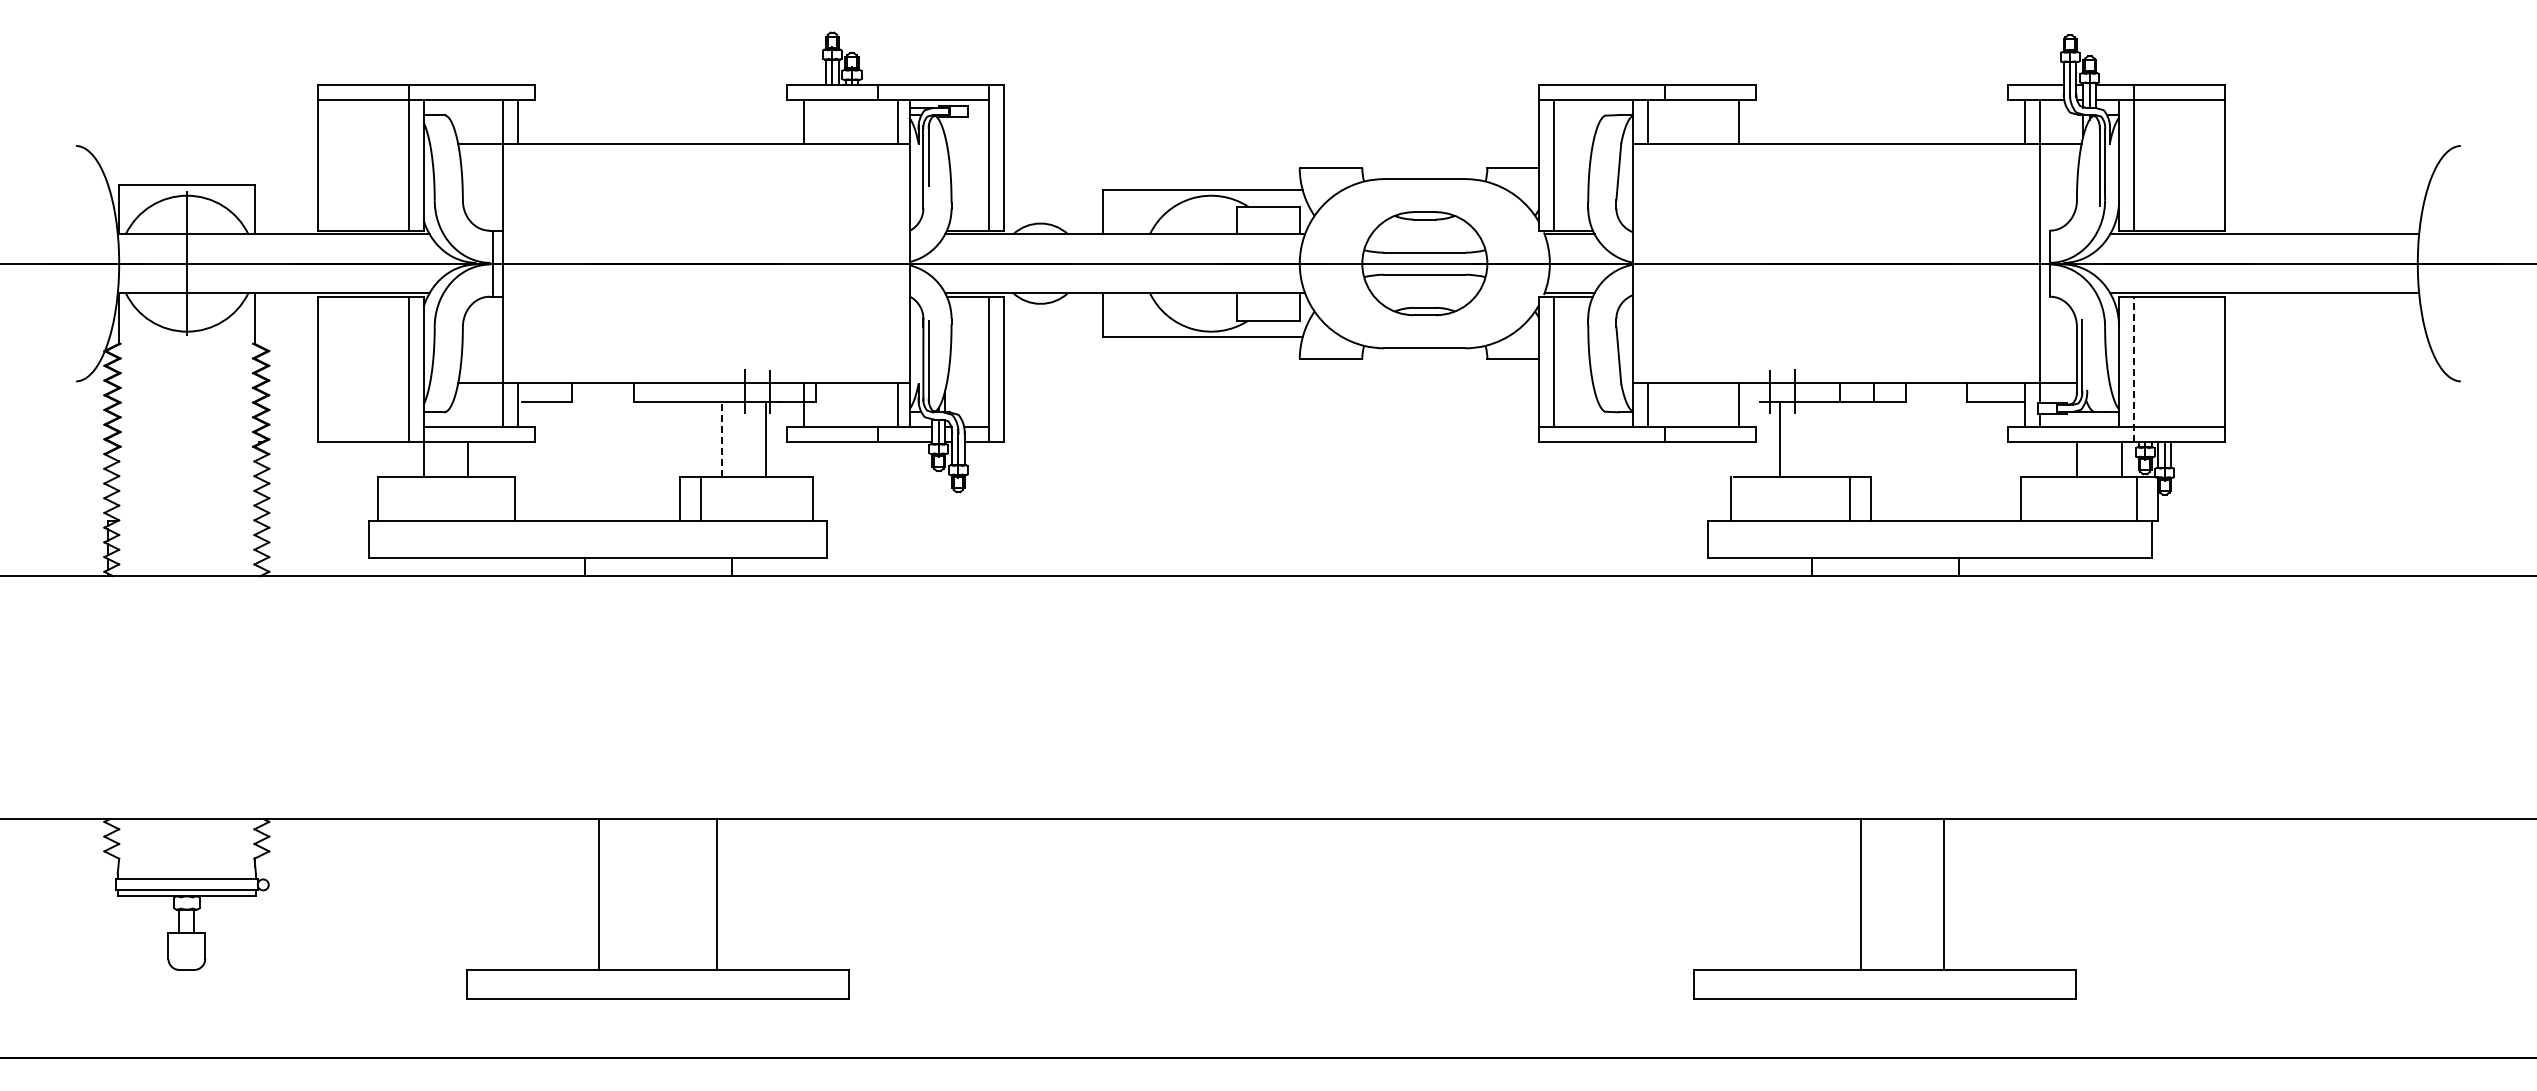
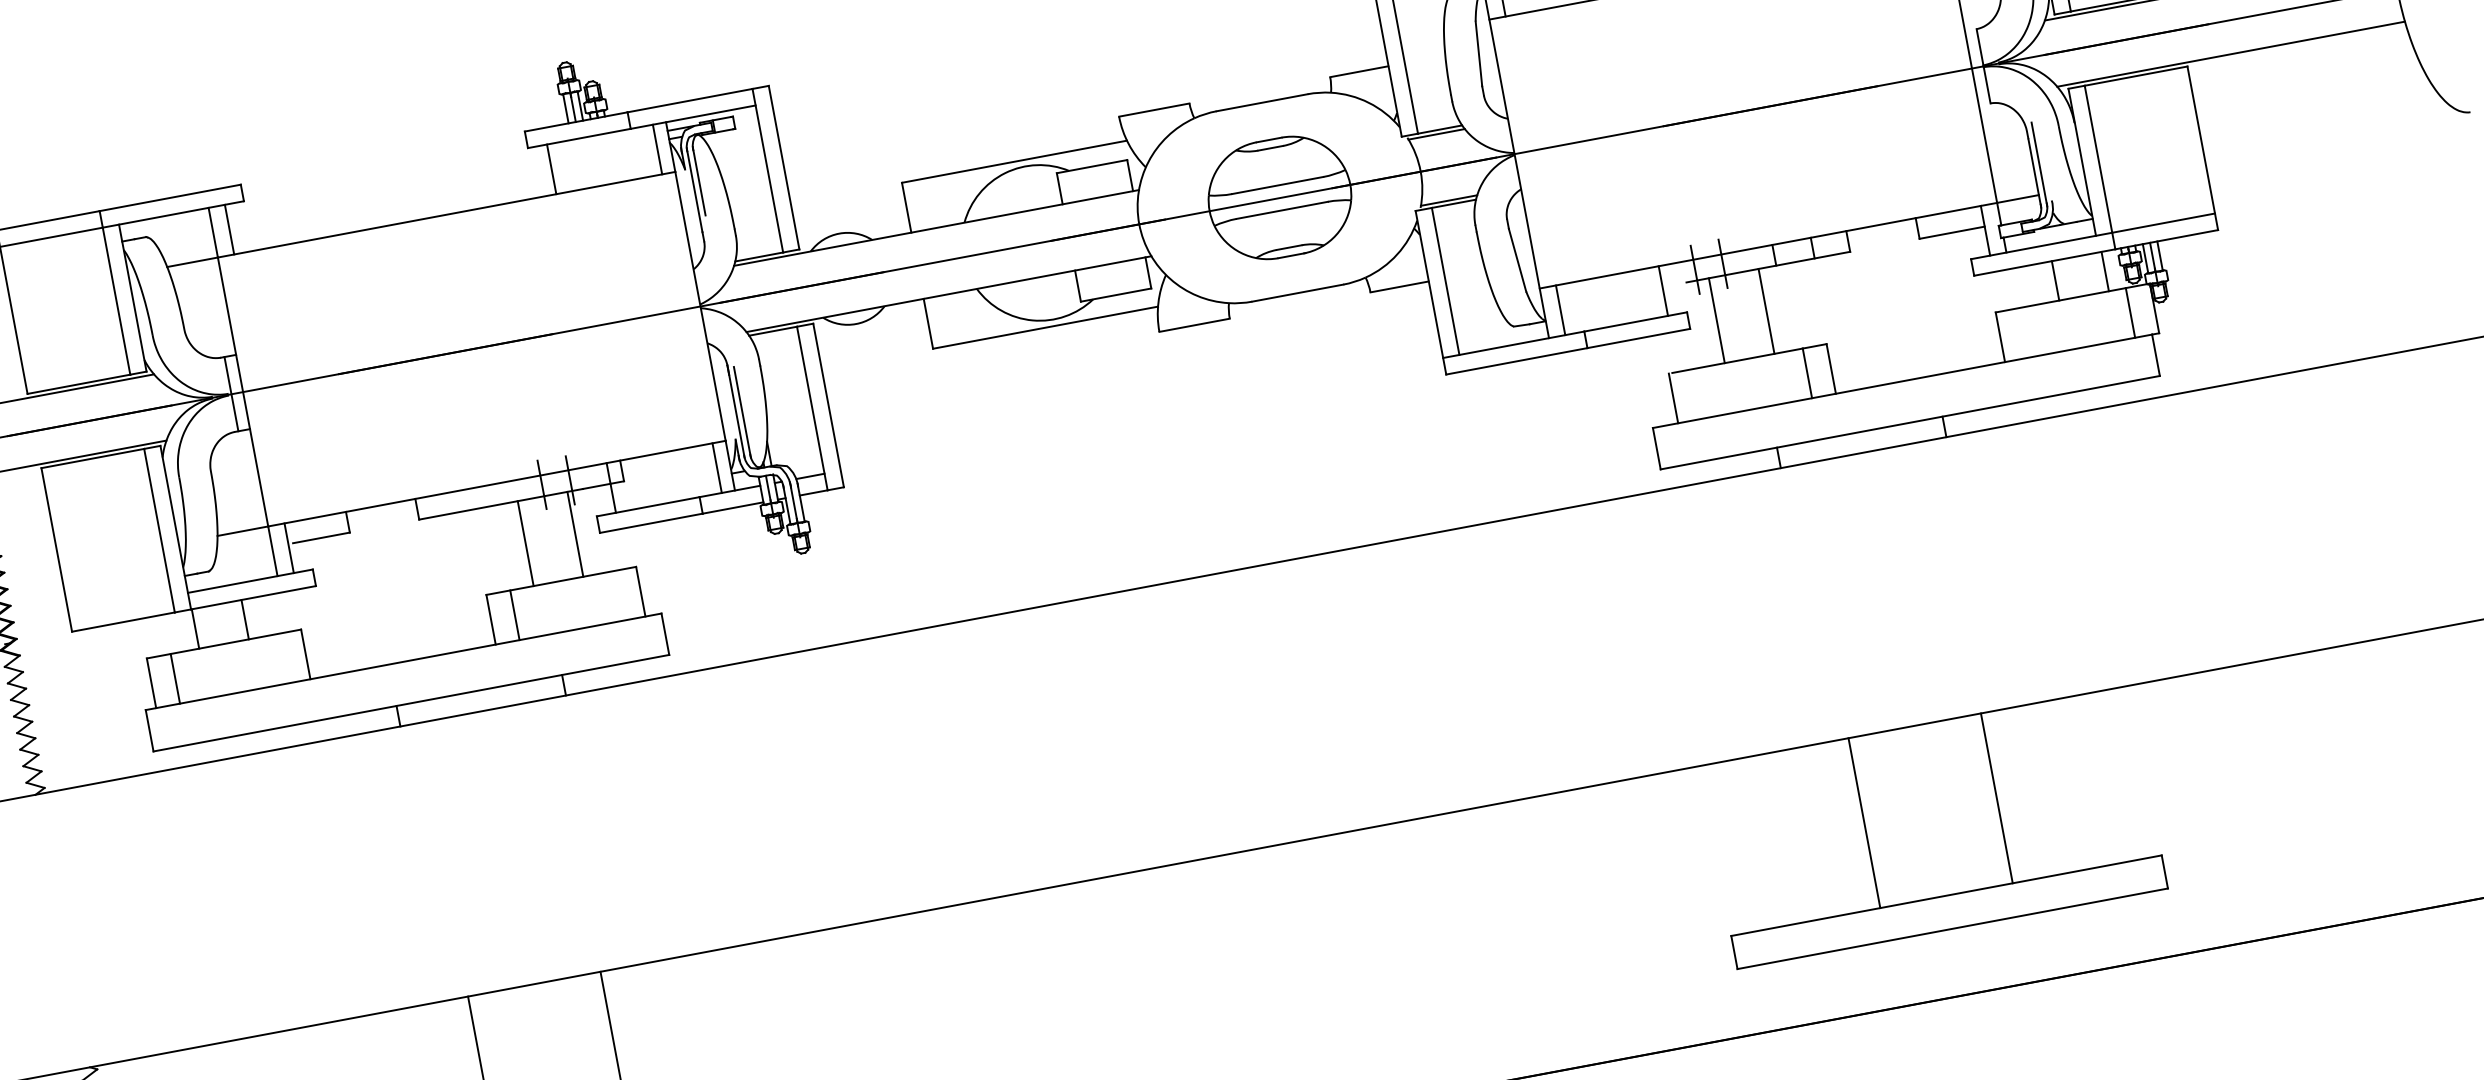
line: (2133, 369) -> (2099, 167), dashed -> solid
line: (721, 439) -> (525, 543), dashed -> solid
line: (1824, 439) -> (1766, 311), added
line: (399, 499) -> (175, 679), added
line: (1861, 894) -> (1864, 823), moved

